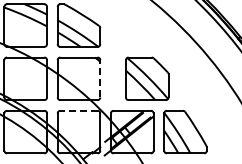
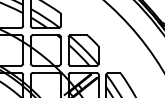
line: (100, 78) -> (61, 50), dashed -> solid
part: (147, 78) -> (83, 50), moved
line: (79, 110) -> (46, 72), dashed -> solid

